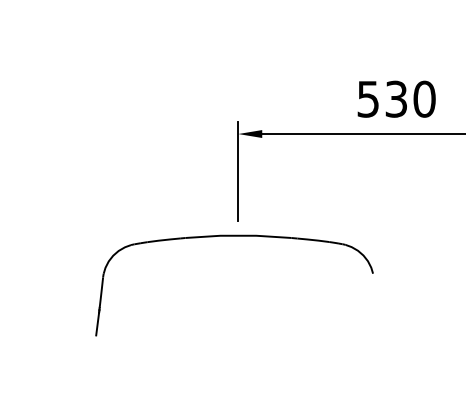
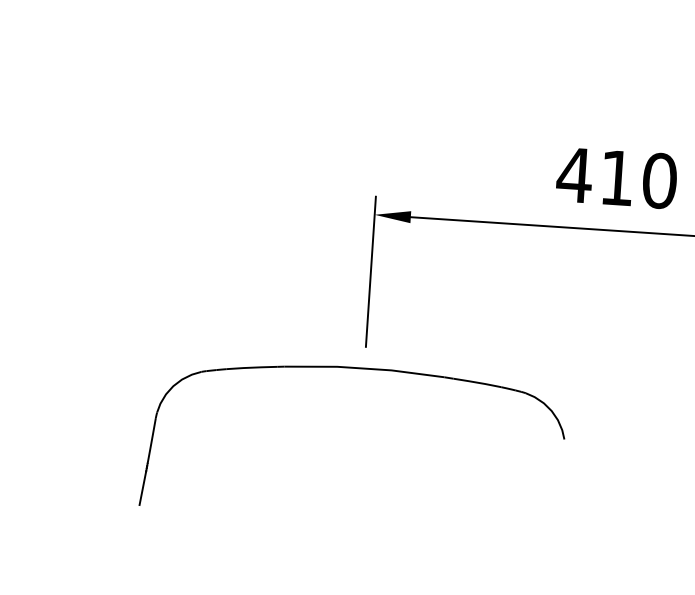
text: (381, 98) -> (594, 175), 530 -> 410

